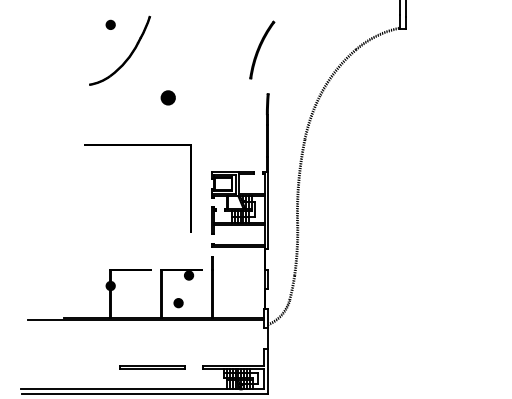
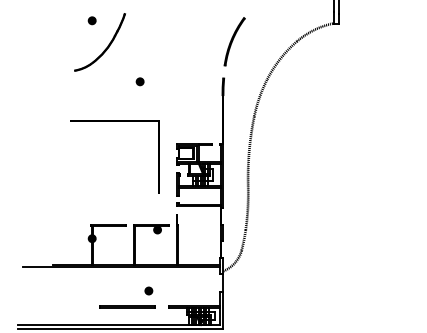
part: (261, 49) -> (234, 41), moved
part: (167, 97) -> (139, 81), size x0.62
part: (178, 302) -> (148, 290), moved

